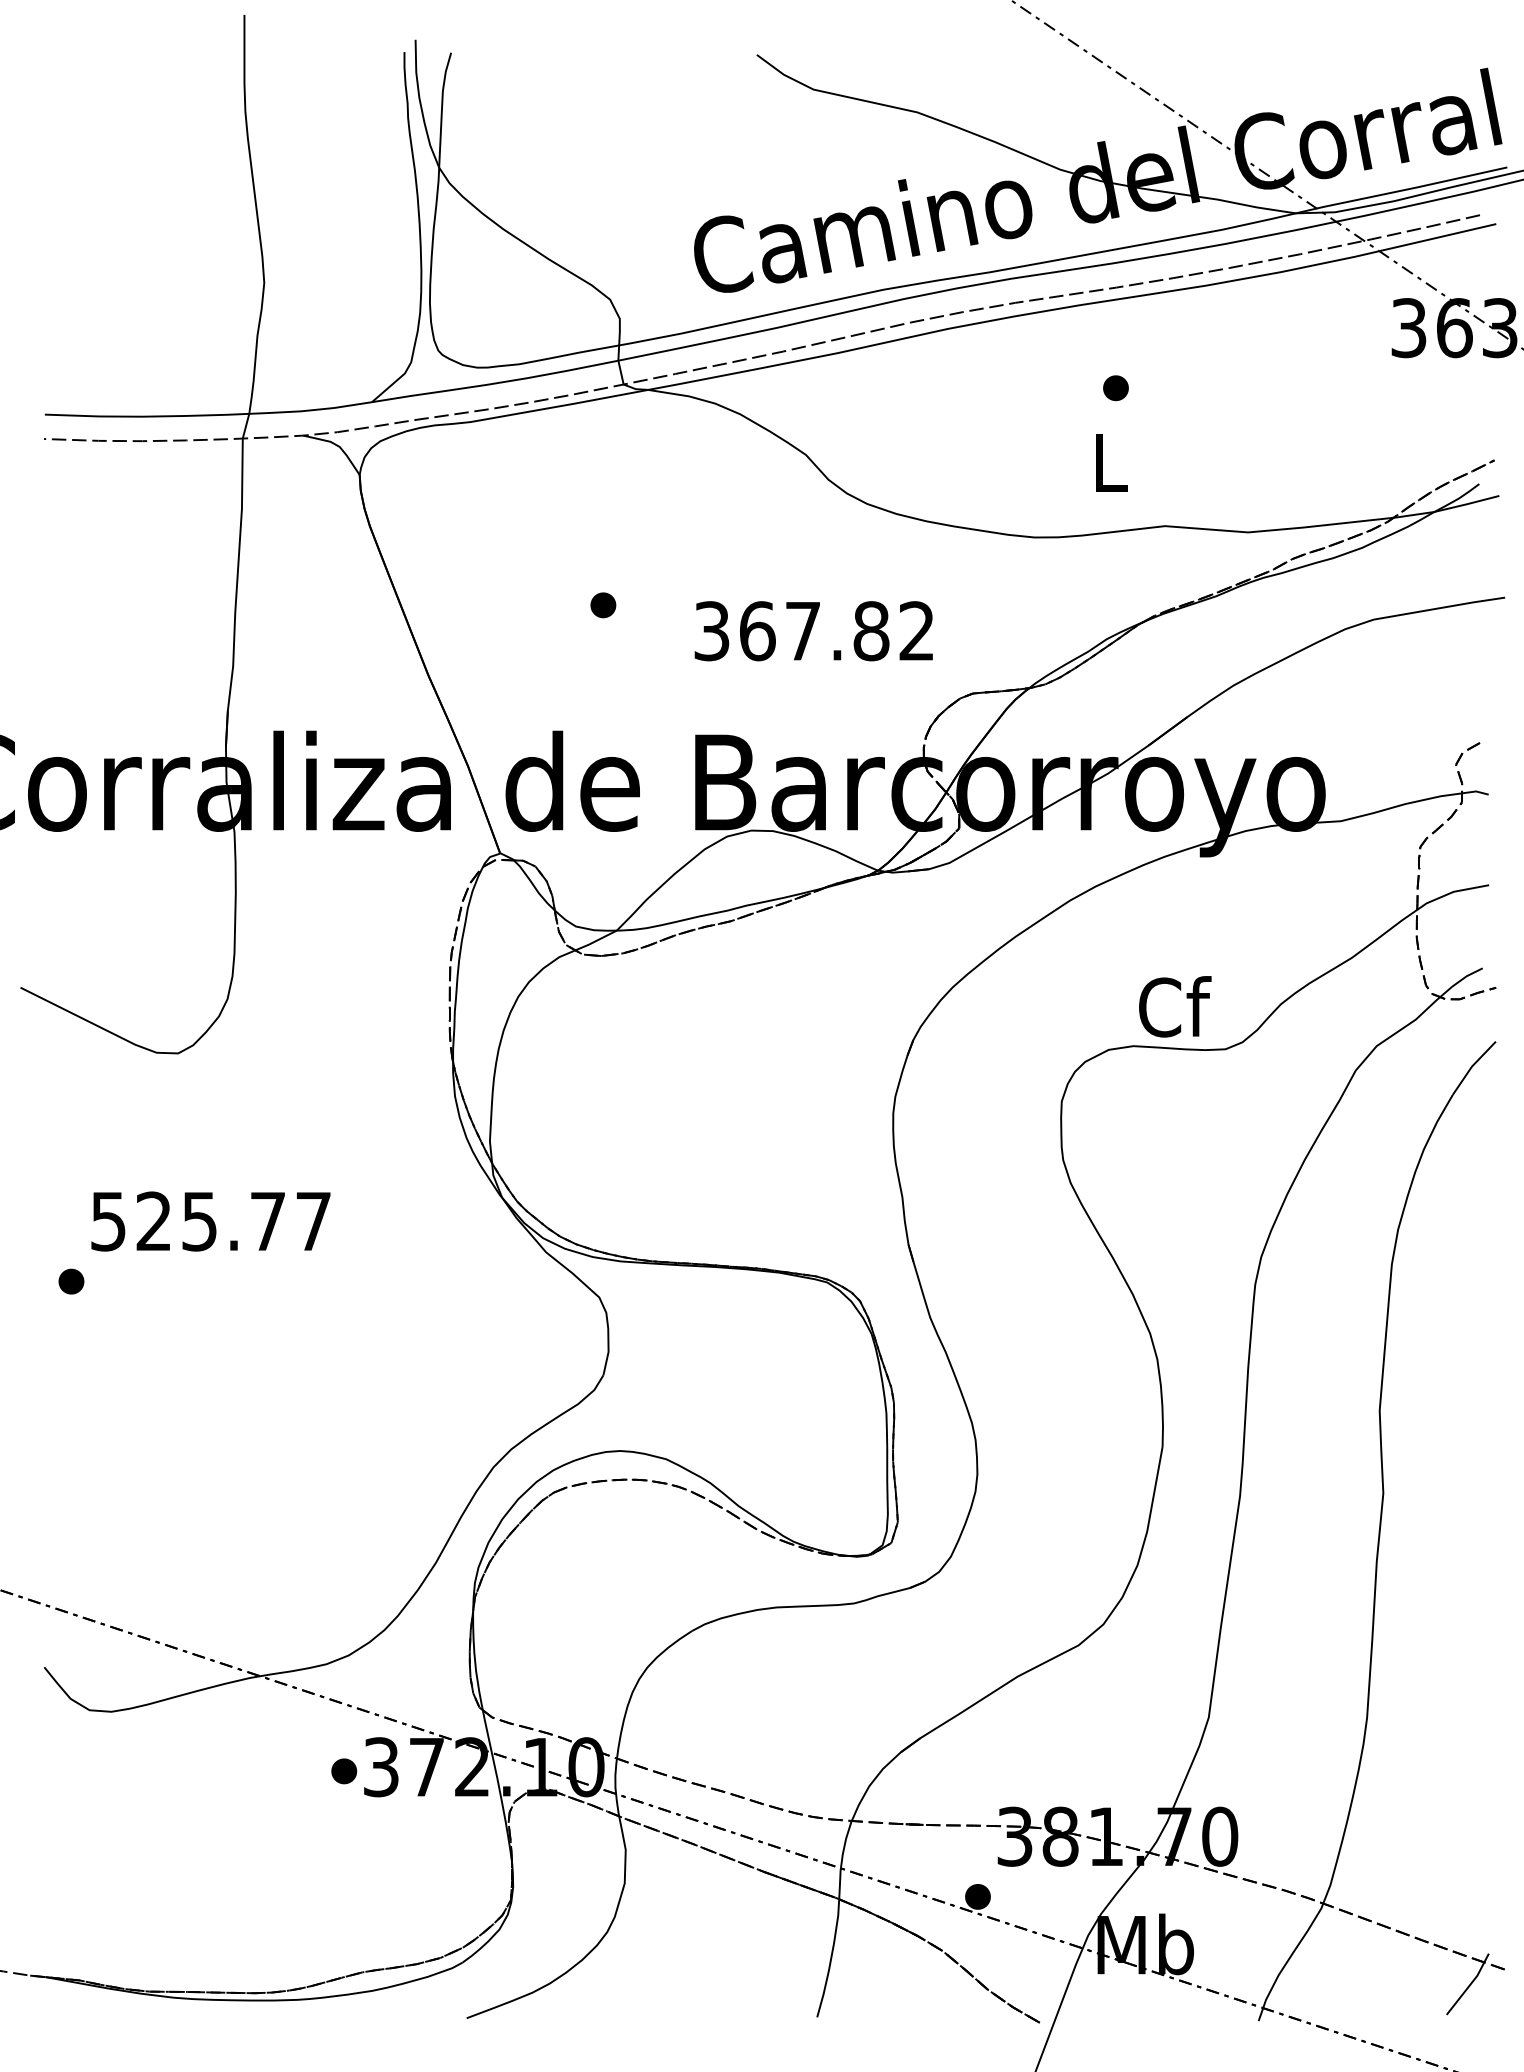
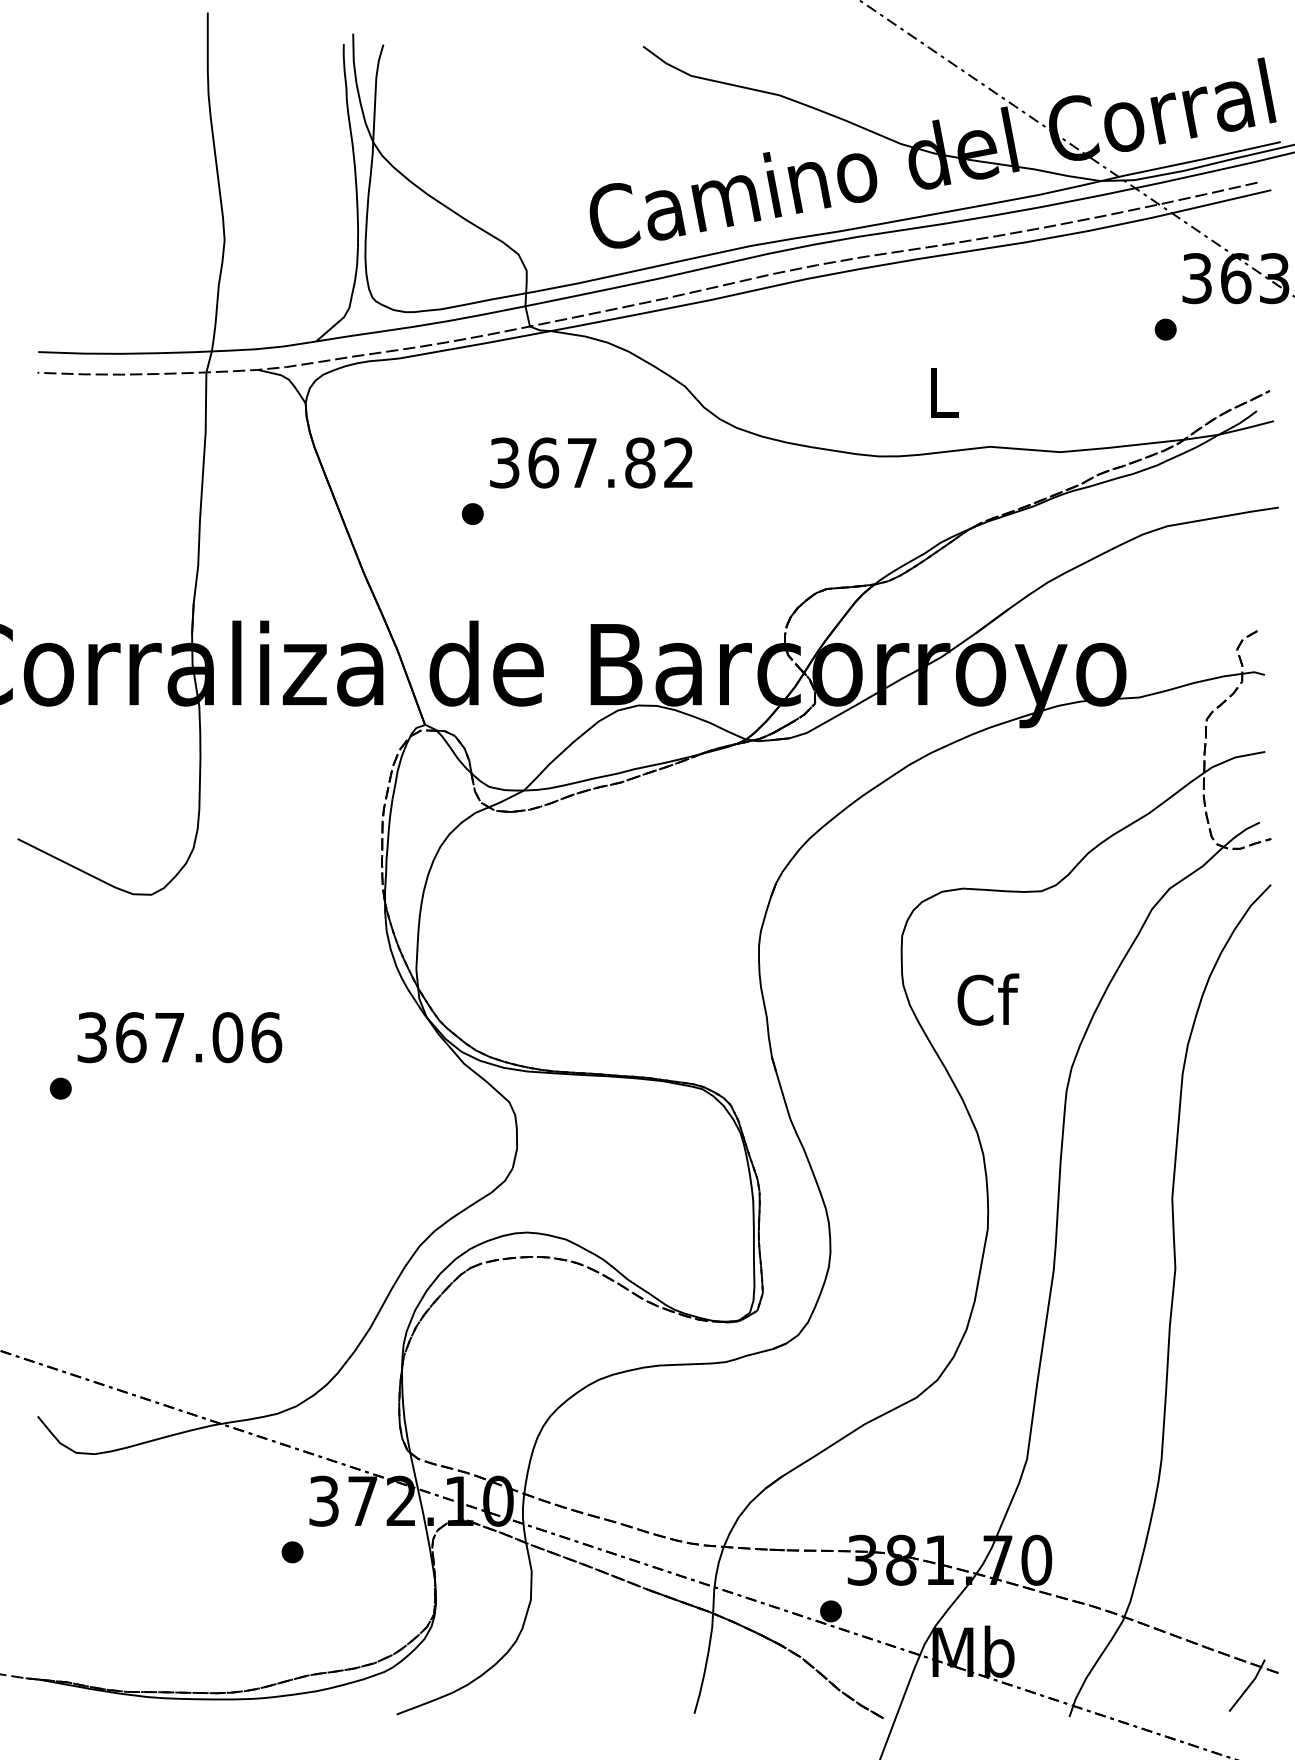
part: (1115, 388) -> (1165, 329), moved
part: (603, 605) -> (472, 514), moved
text: (813, 631) -> (591, 463), moved
text: (1175, 1006) -> (988, 999), moved
text: (211, 1221) -> (179, 1037), 525.77 -> 367.06
part: (344, 1771) -> (292, 1552), moved

